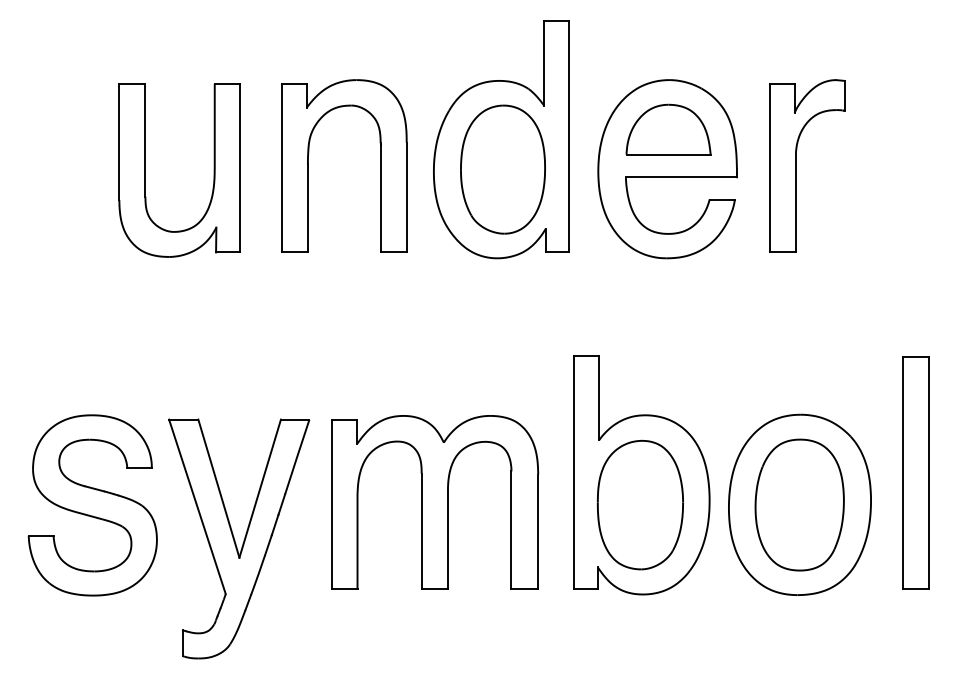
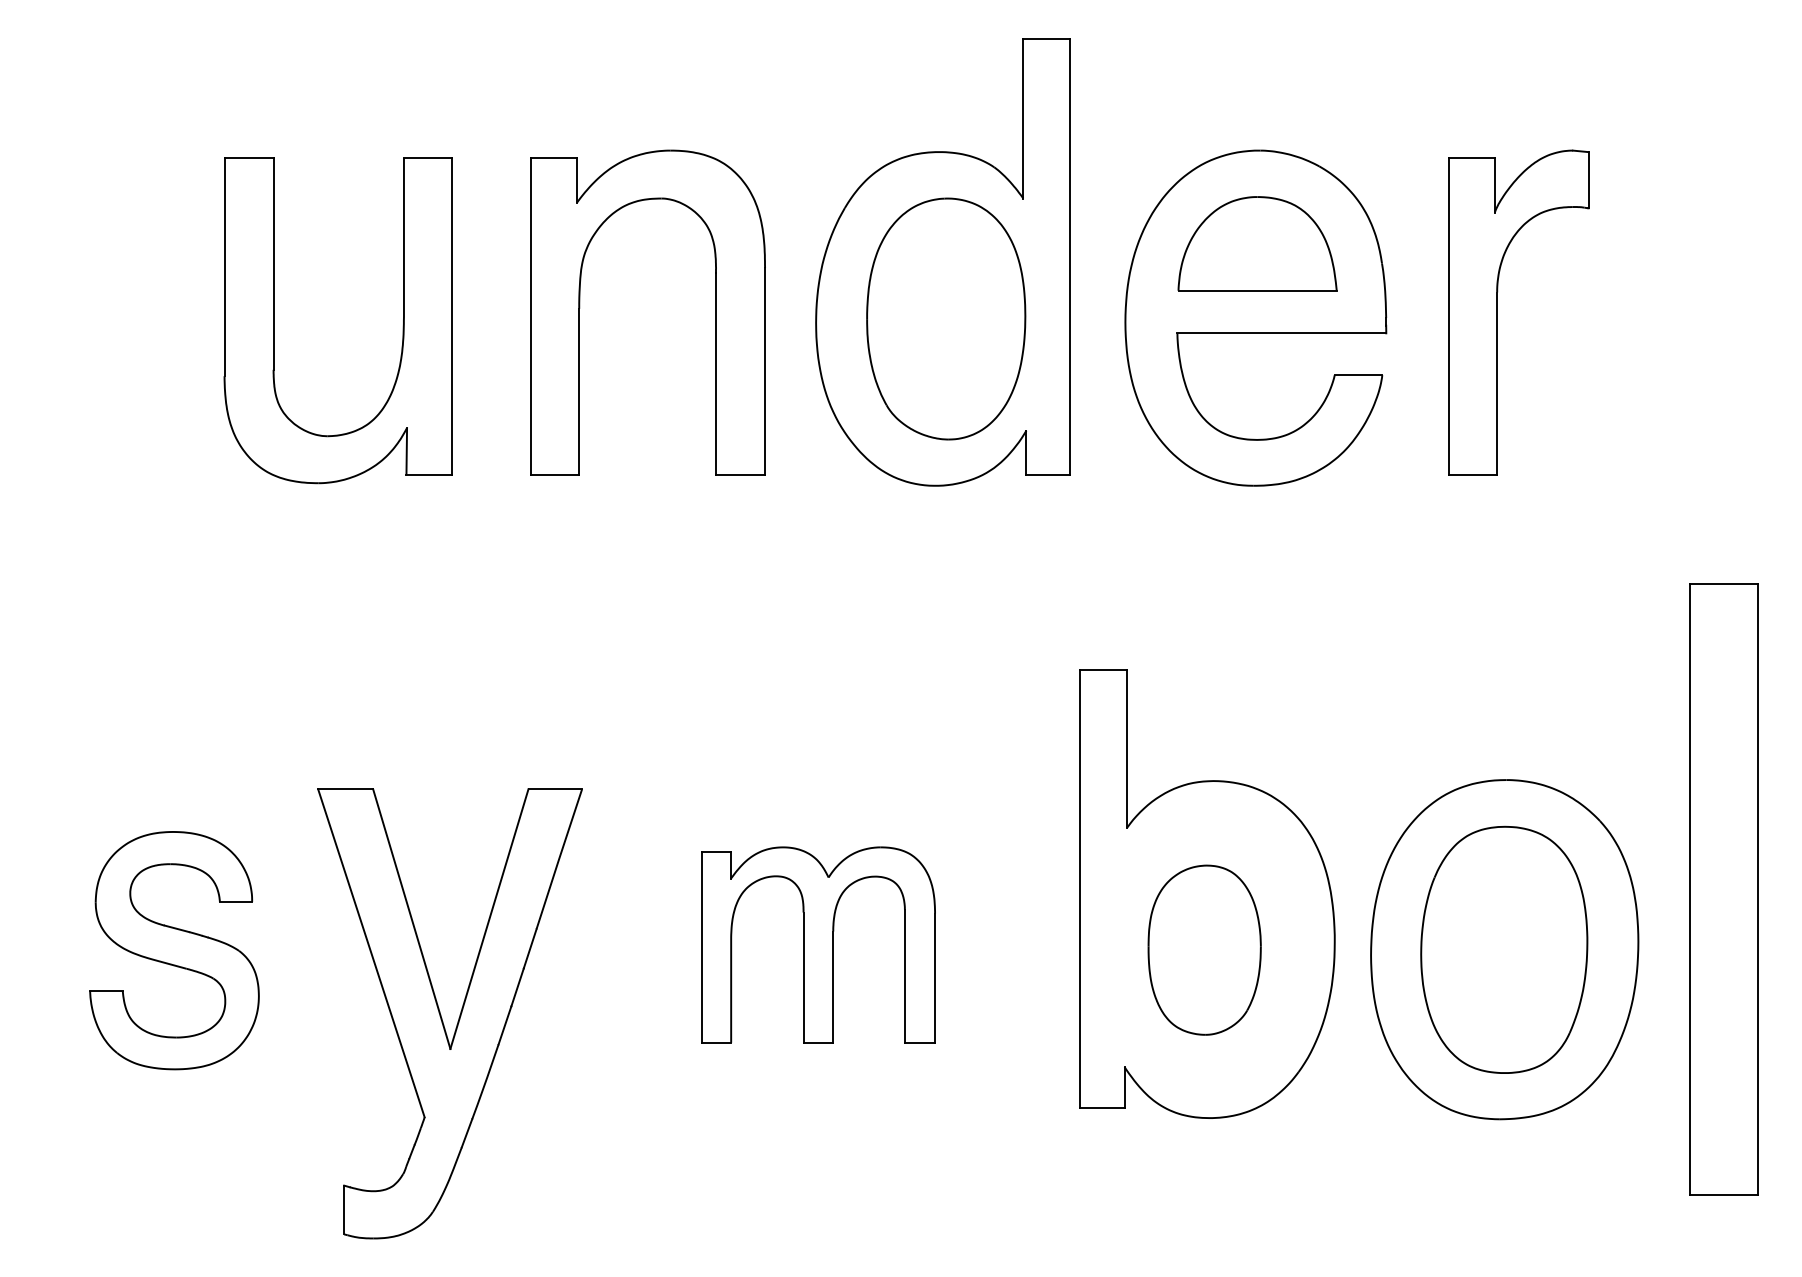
part: (915, 472) -> (1722, 888), size x1.4
part: (435, 502) -> (819, 945), size x0.6
part: (92, 505) -> (174, 950), size x0.7
part: (640, 505) -> (1204, 950), size x0.7

